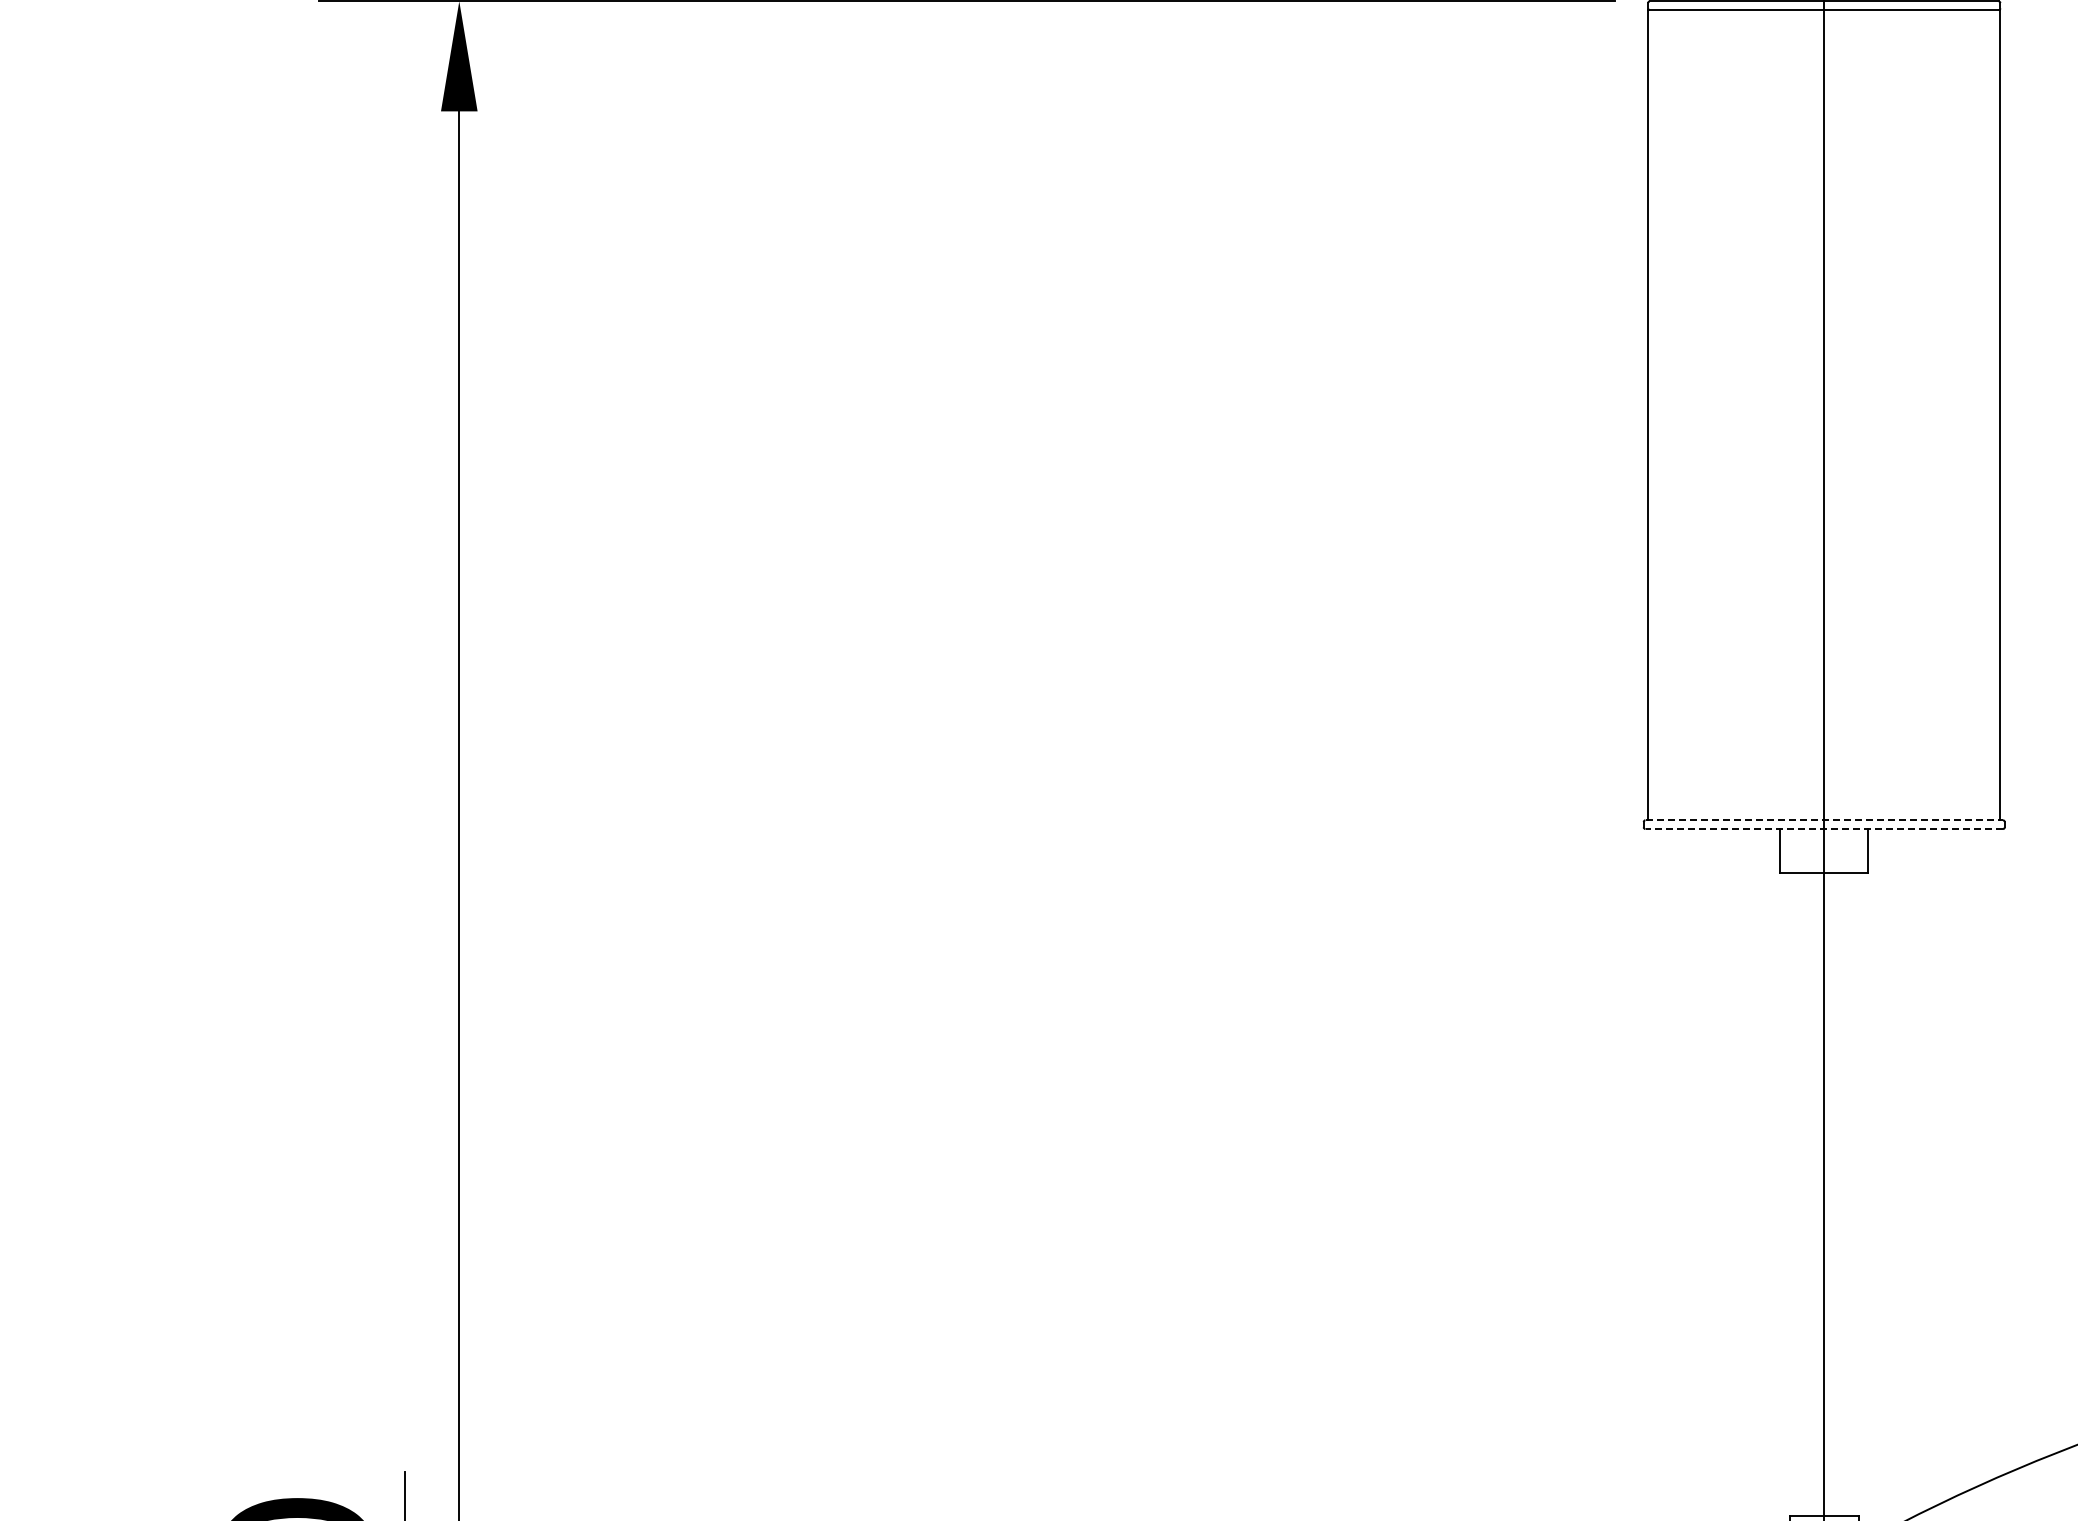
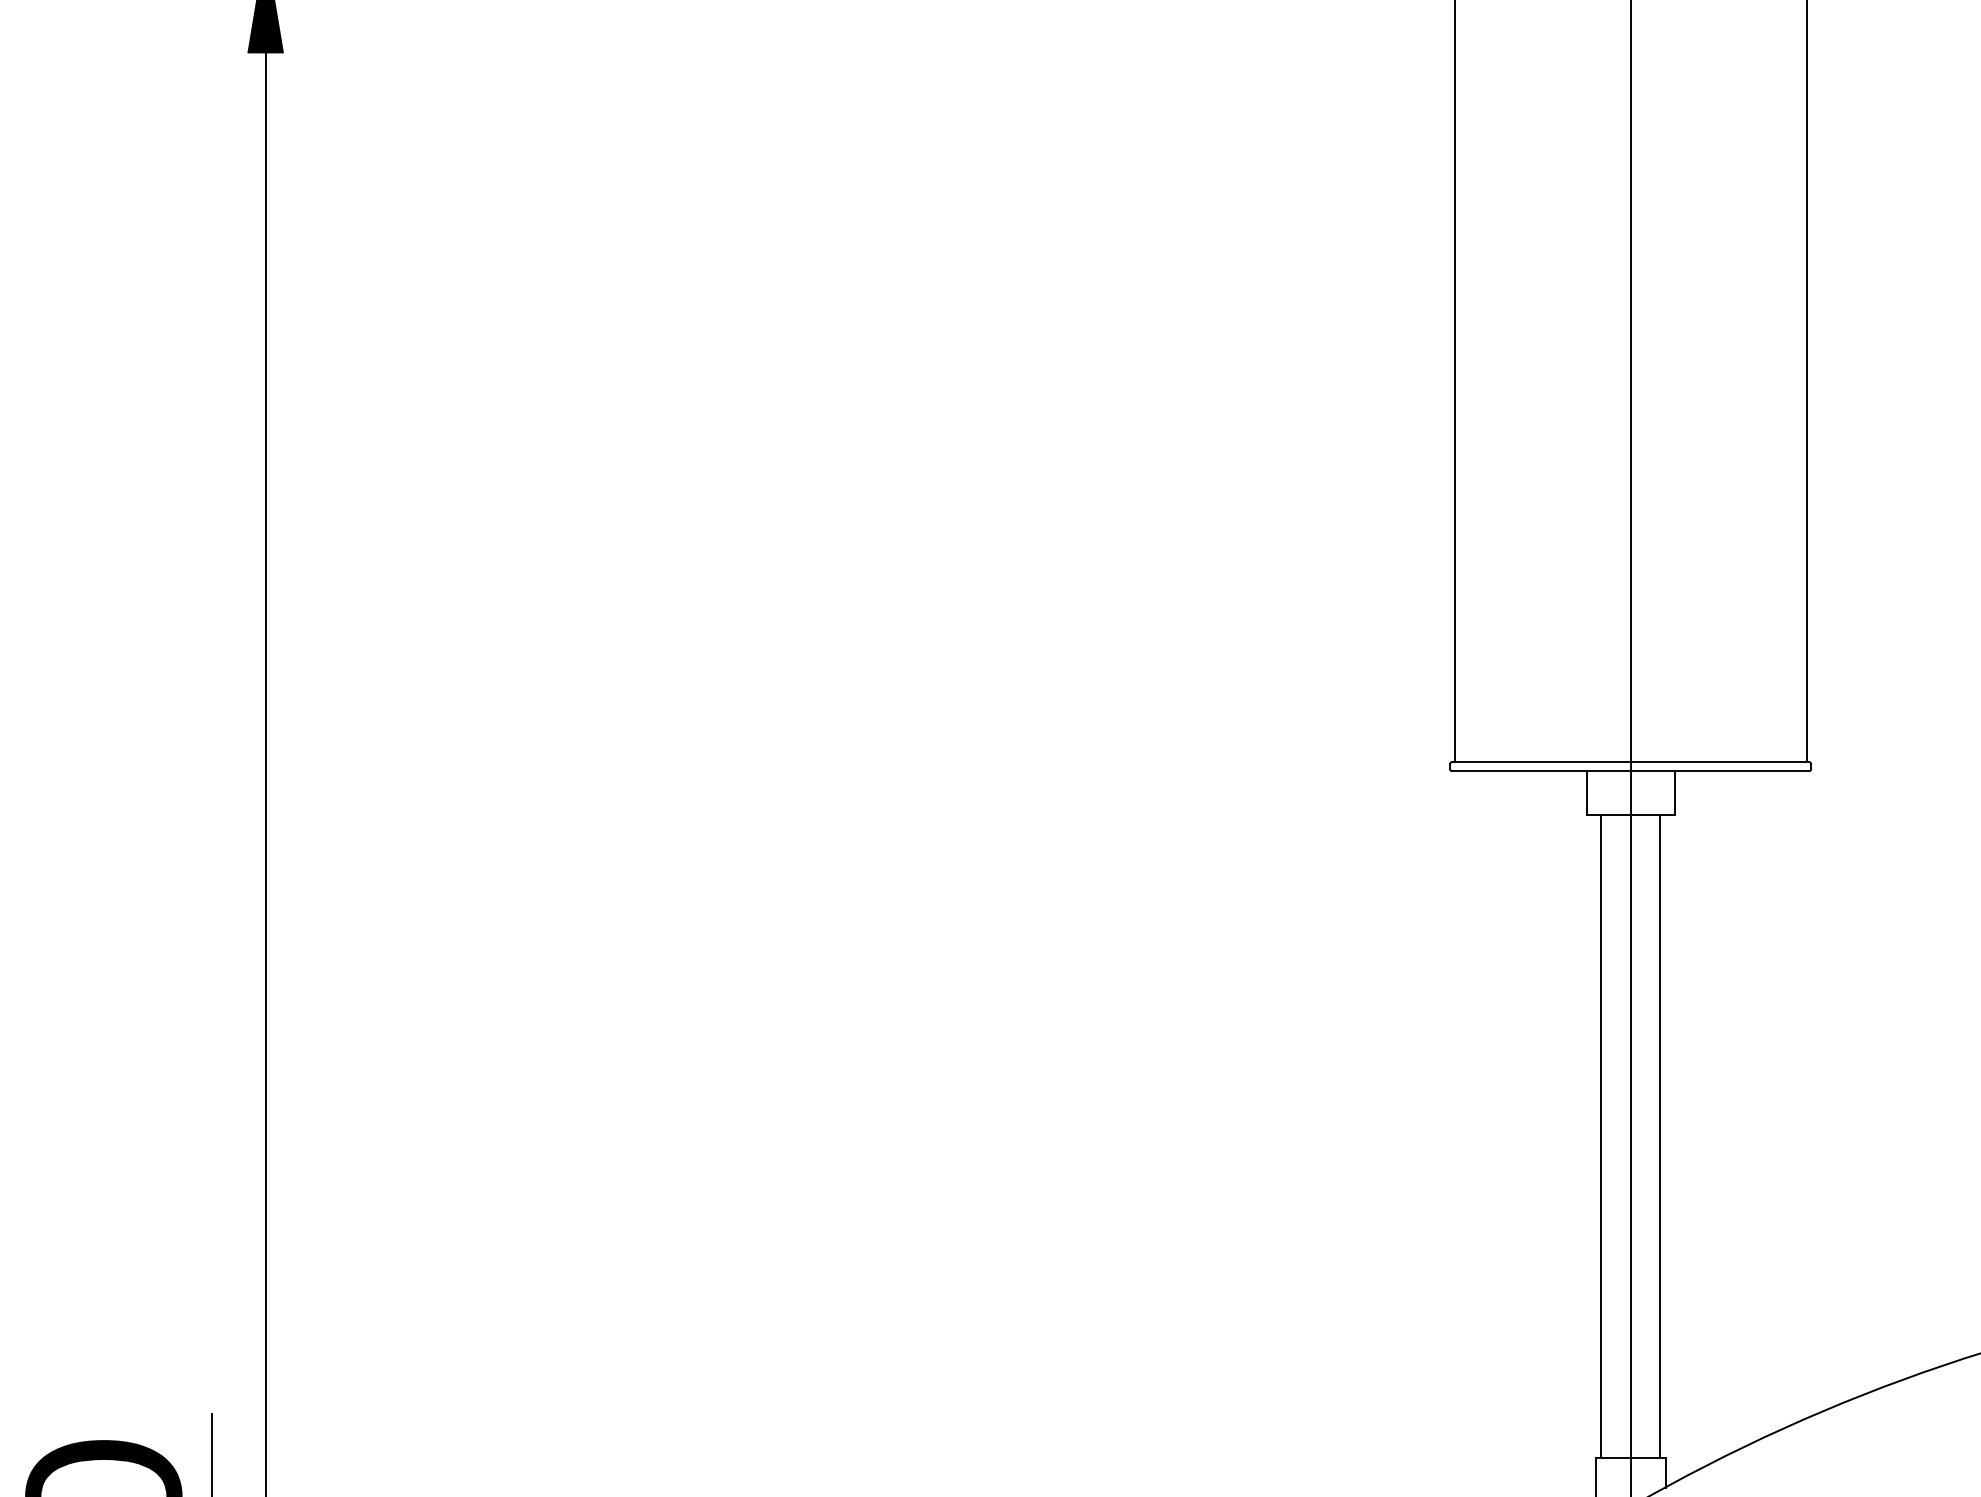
line: (1824, 820) -> (1630, 762), dashed -> solid
line: (1824, 829) -> (1630, 771), dashed -> solid
line: (1794, 1194) -> (1600, 1136), added
line: (1854, 1194) -> (1660, 1136), added

